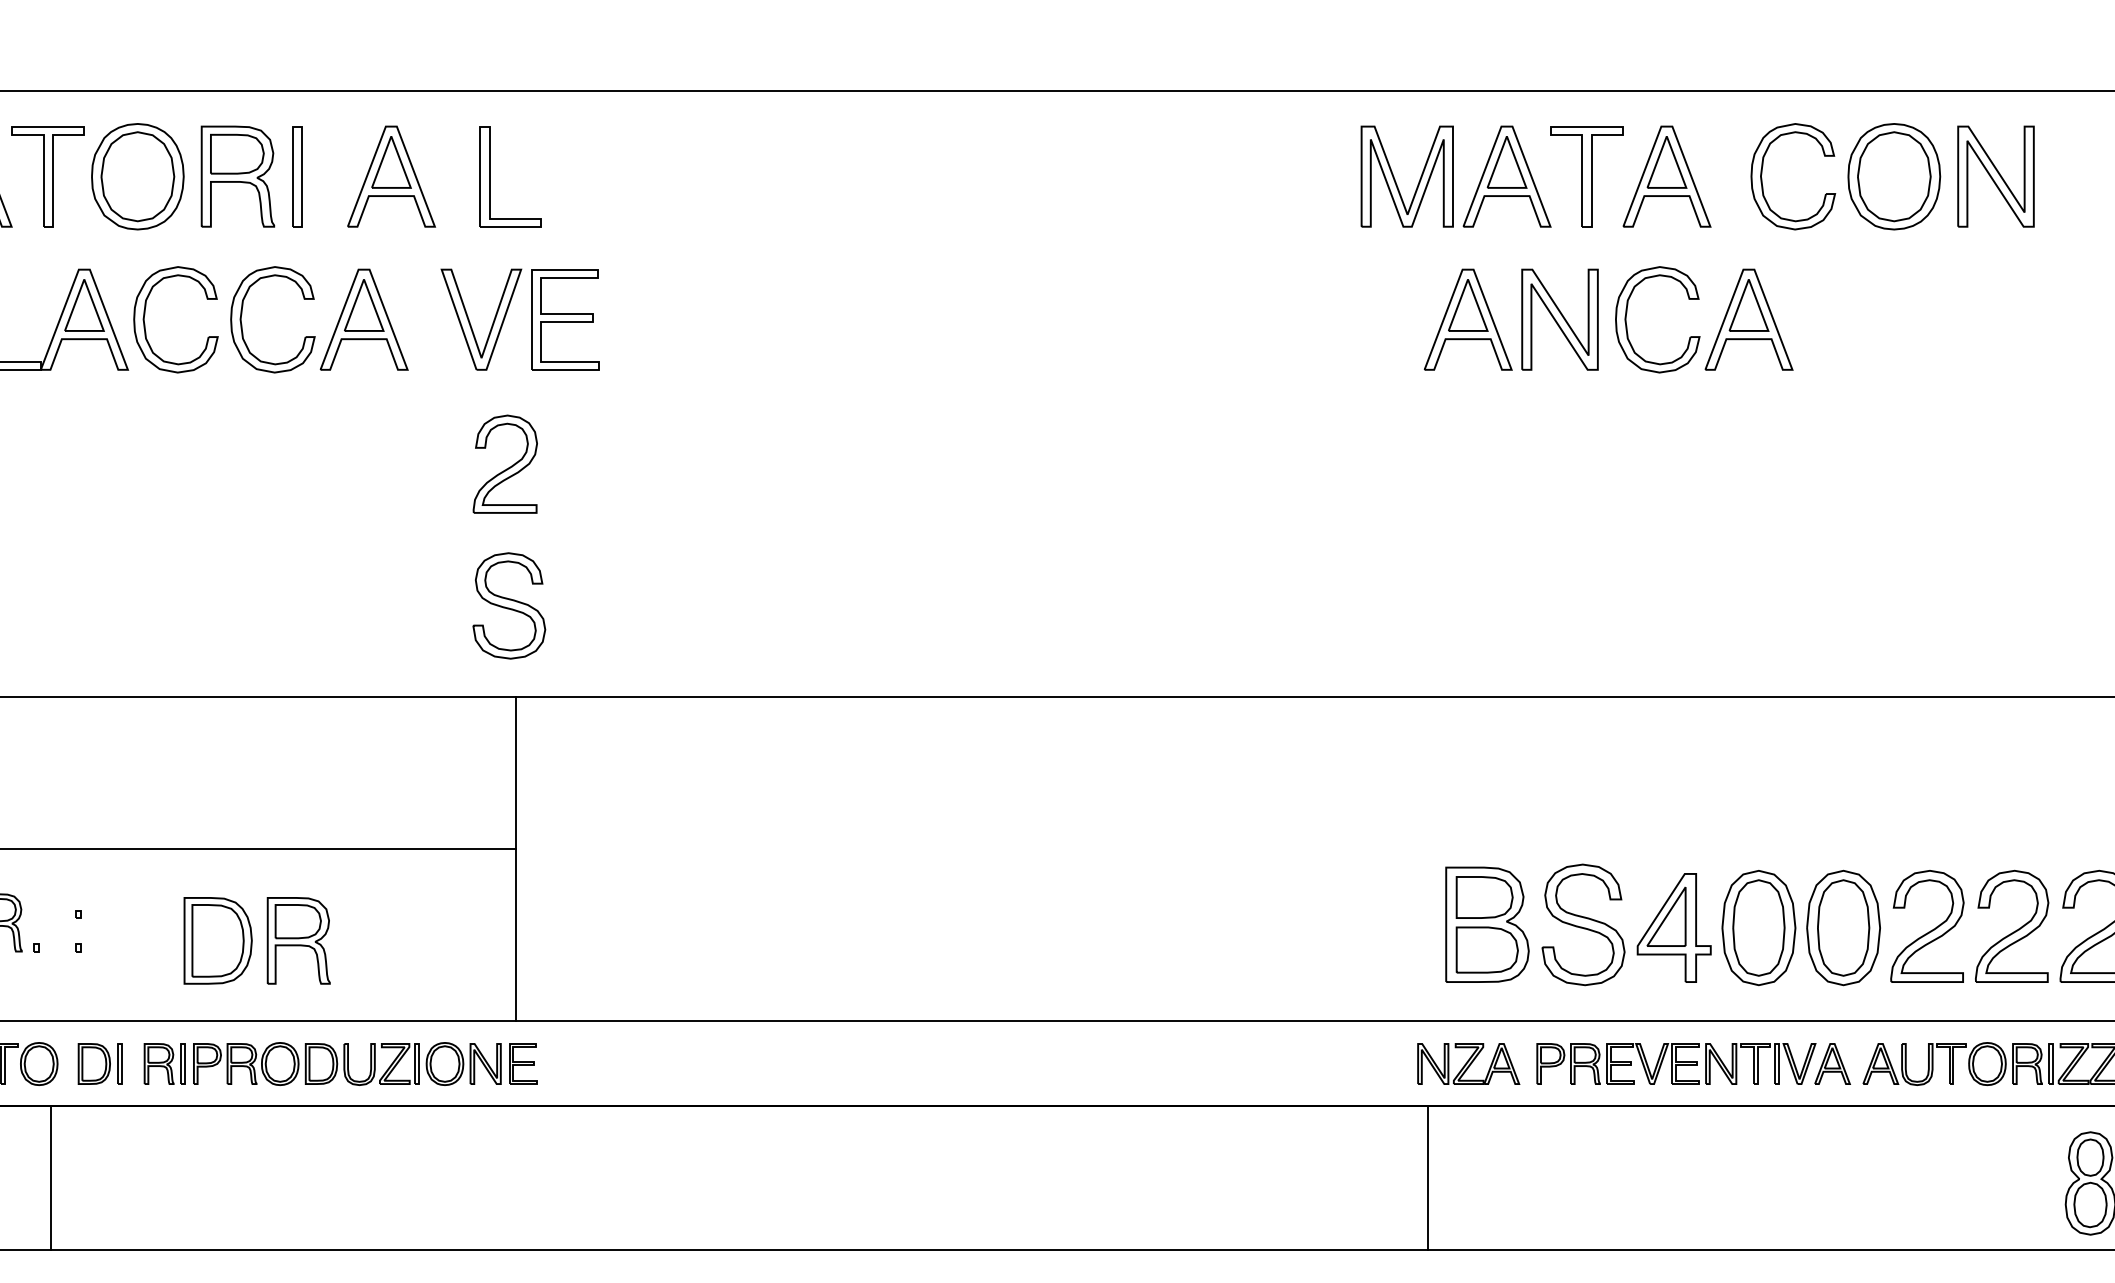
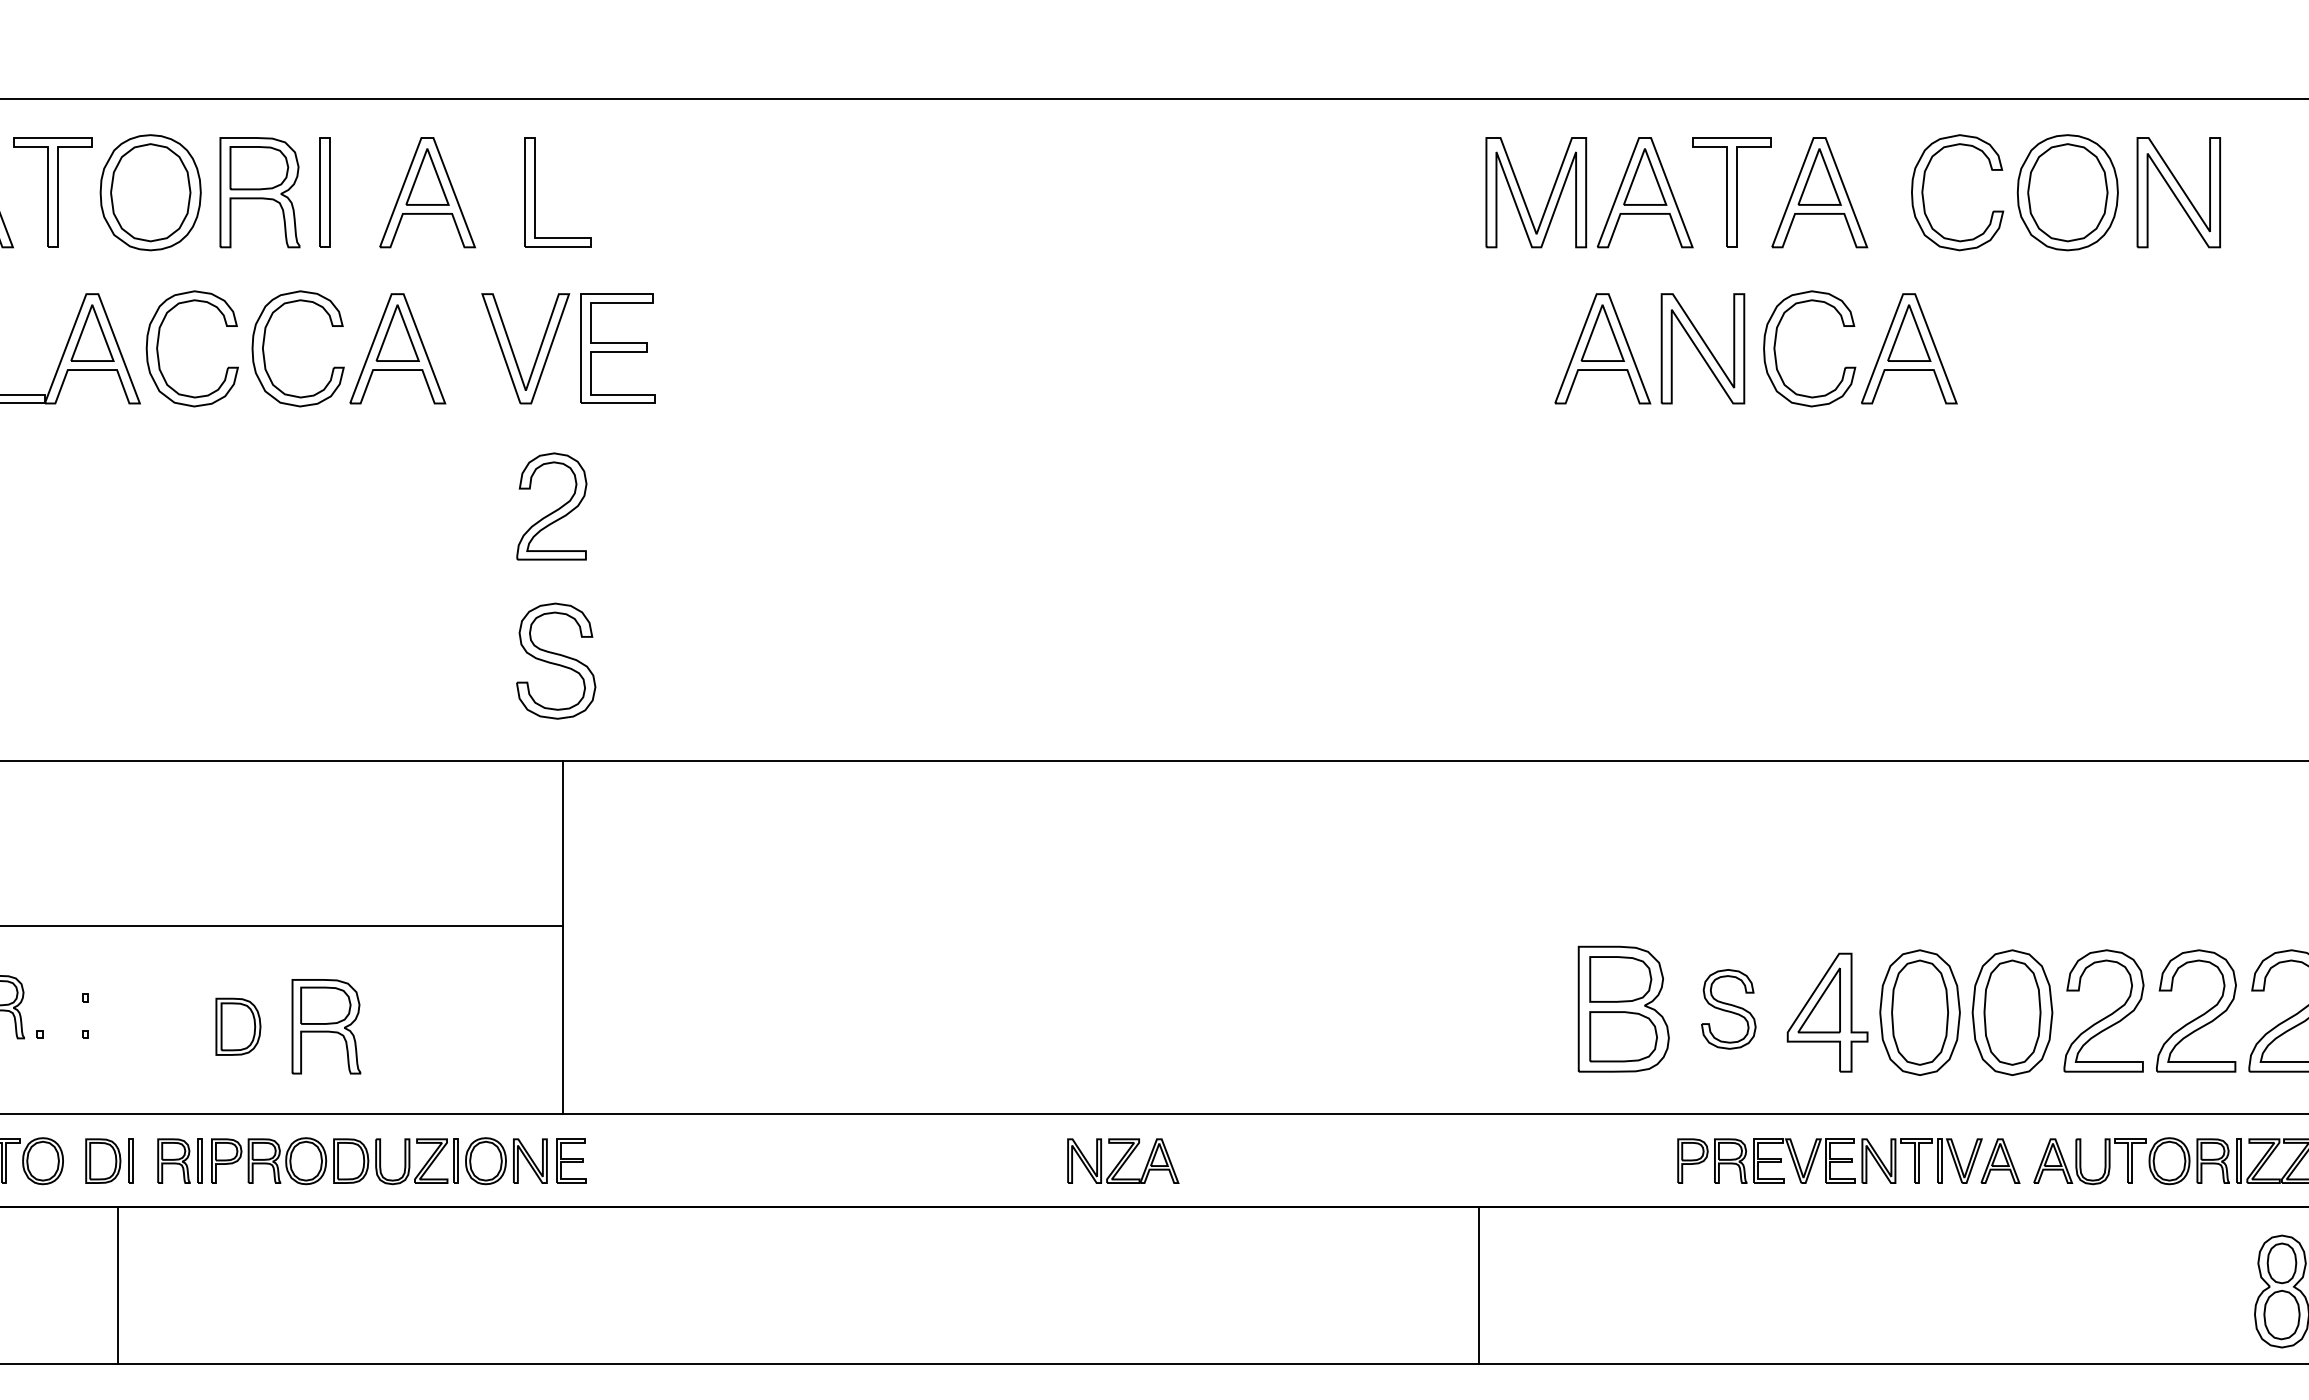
part: (1583, 925) -> (1728, 1009), size x0.6
part: (218, 940) -> (238, 1026), size x0.6
part: (1468, 1063) -> (1123, 1160), moved
line: (50, 1177) -> (117, 1285), moved
line: (1427, 1177) -> (1478, 1285), moved

